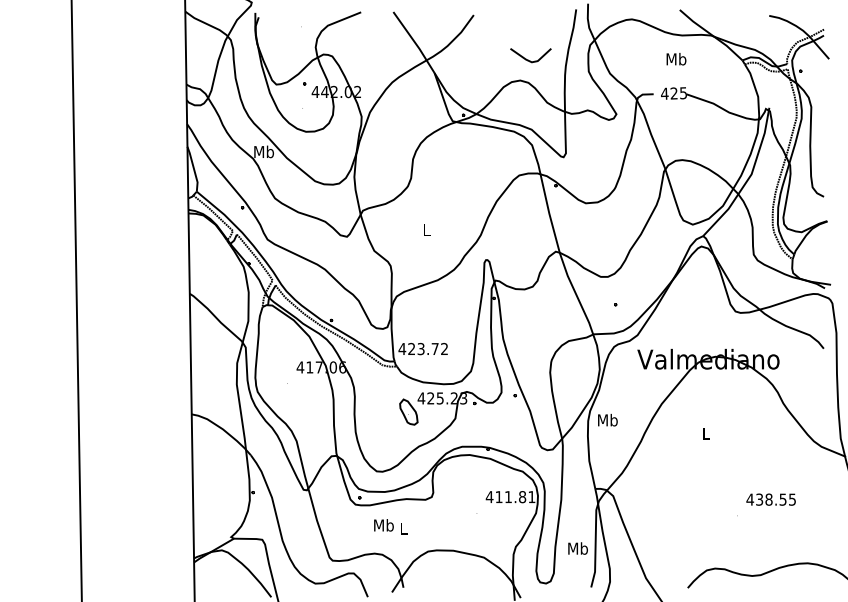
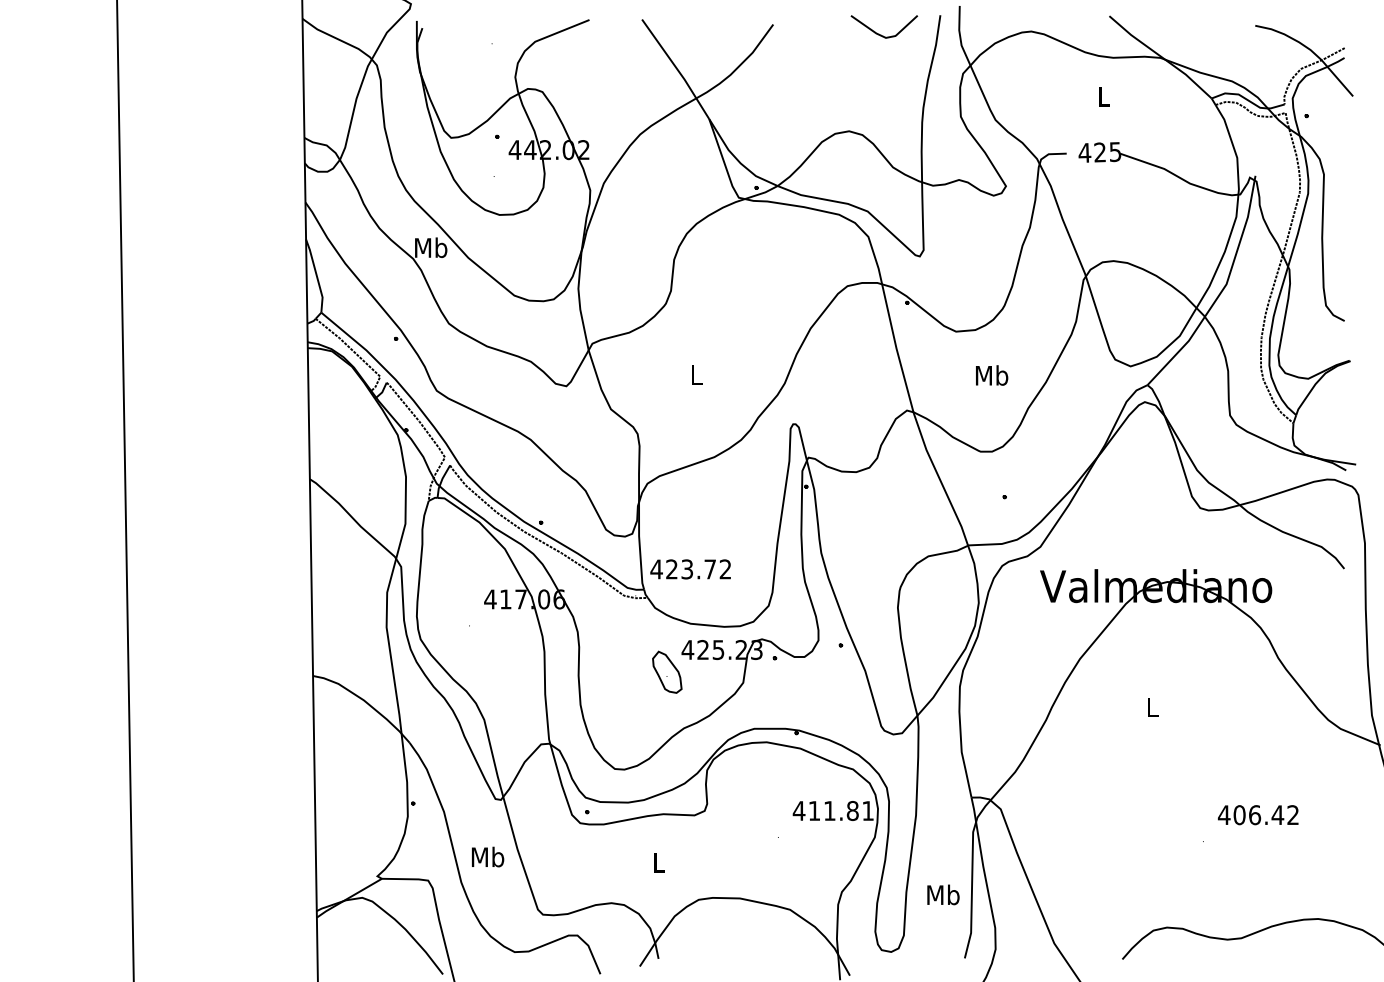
curve: (528, 59) -> (880, 33), moved
text: (676, 59) -> (1103, 96), Mb -> L
text: (607, 420) -> (991, 375), moved
text: (775, 499) -> (1265, 814), 438.55 -> 406.42
text: (383, 525) -> (487, 857), moved

